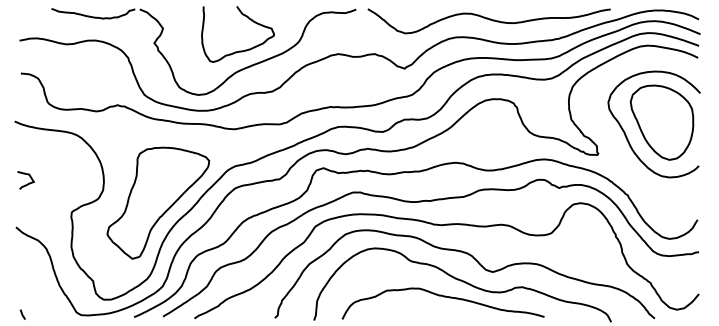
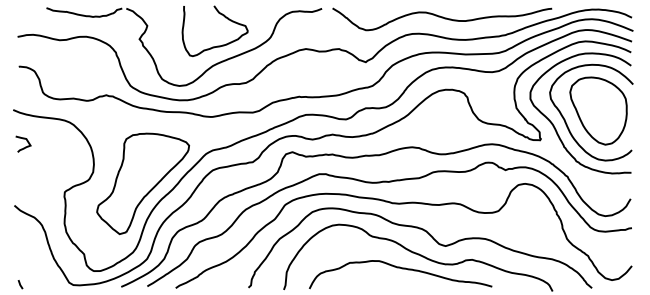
curve: (615, 142) -> (556, 128), added
curve: (27, 183) -> (24, 147), moved

